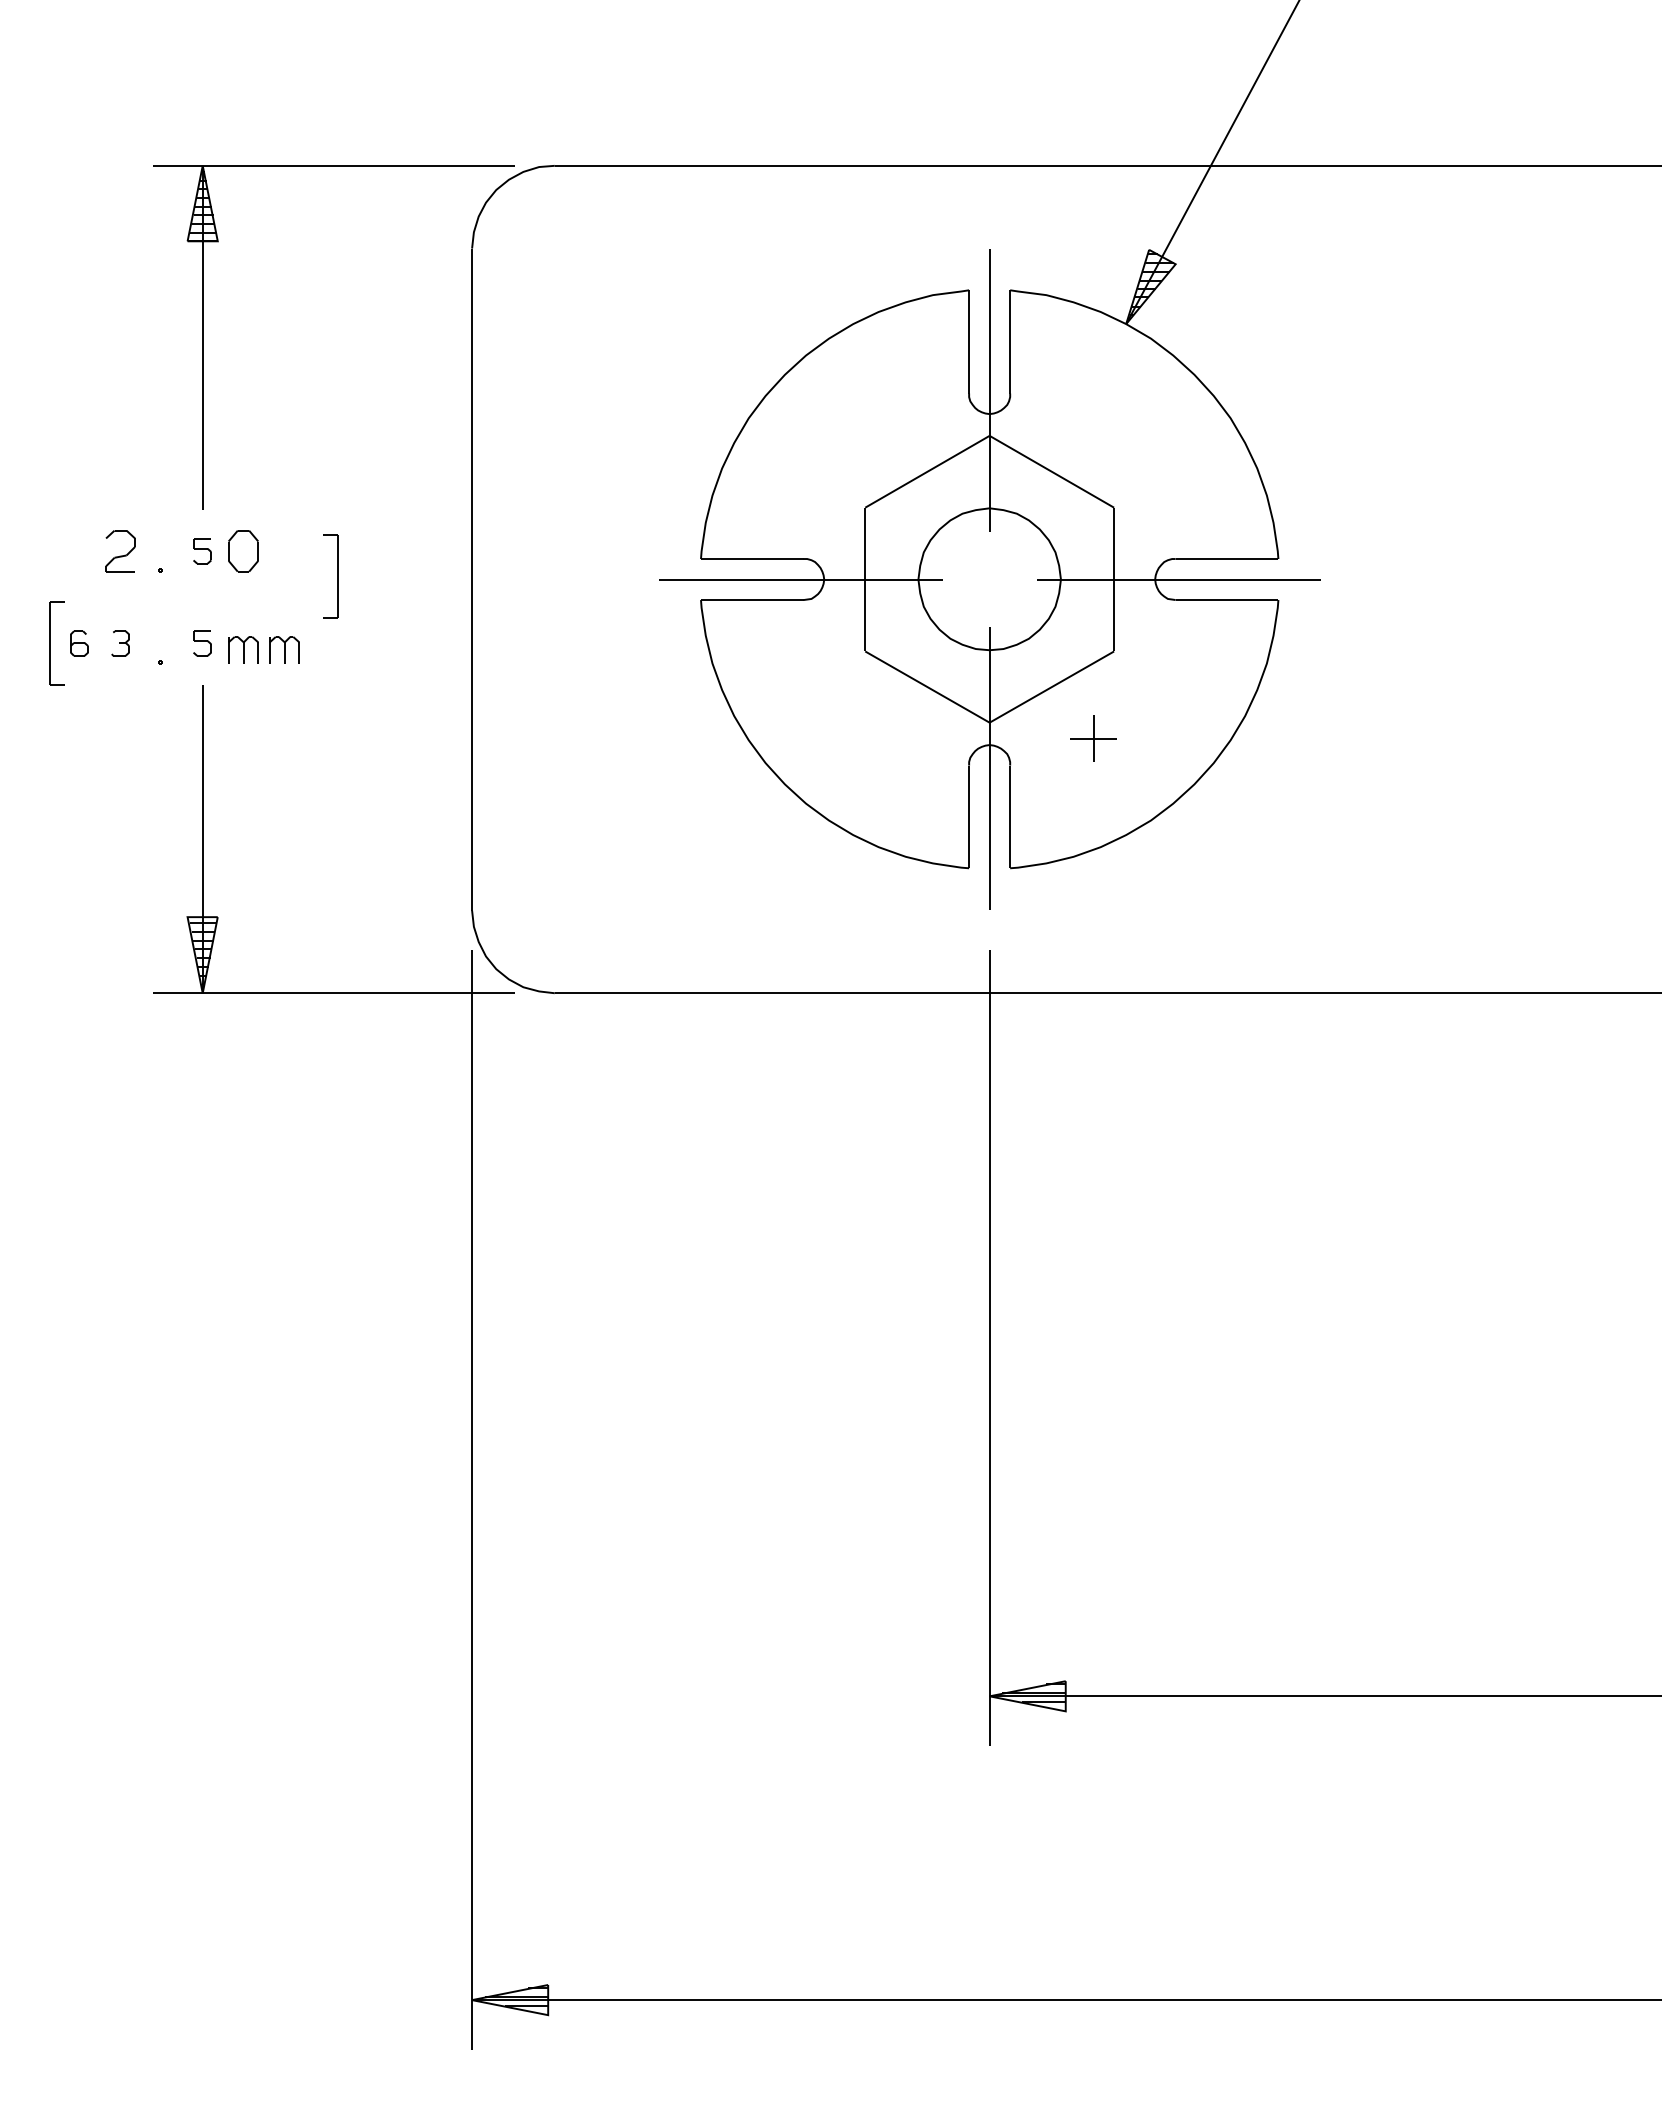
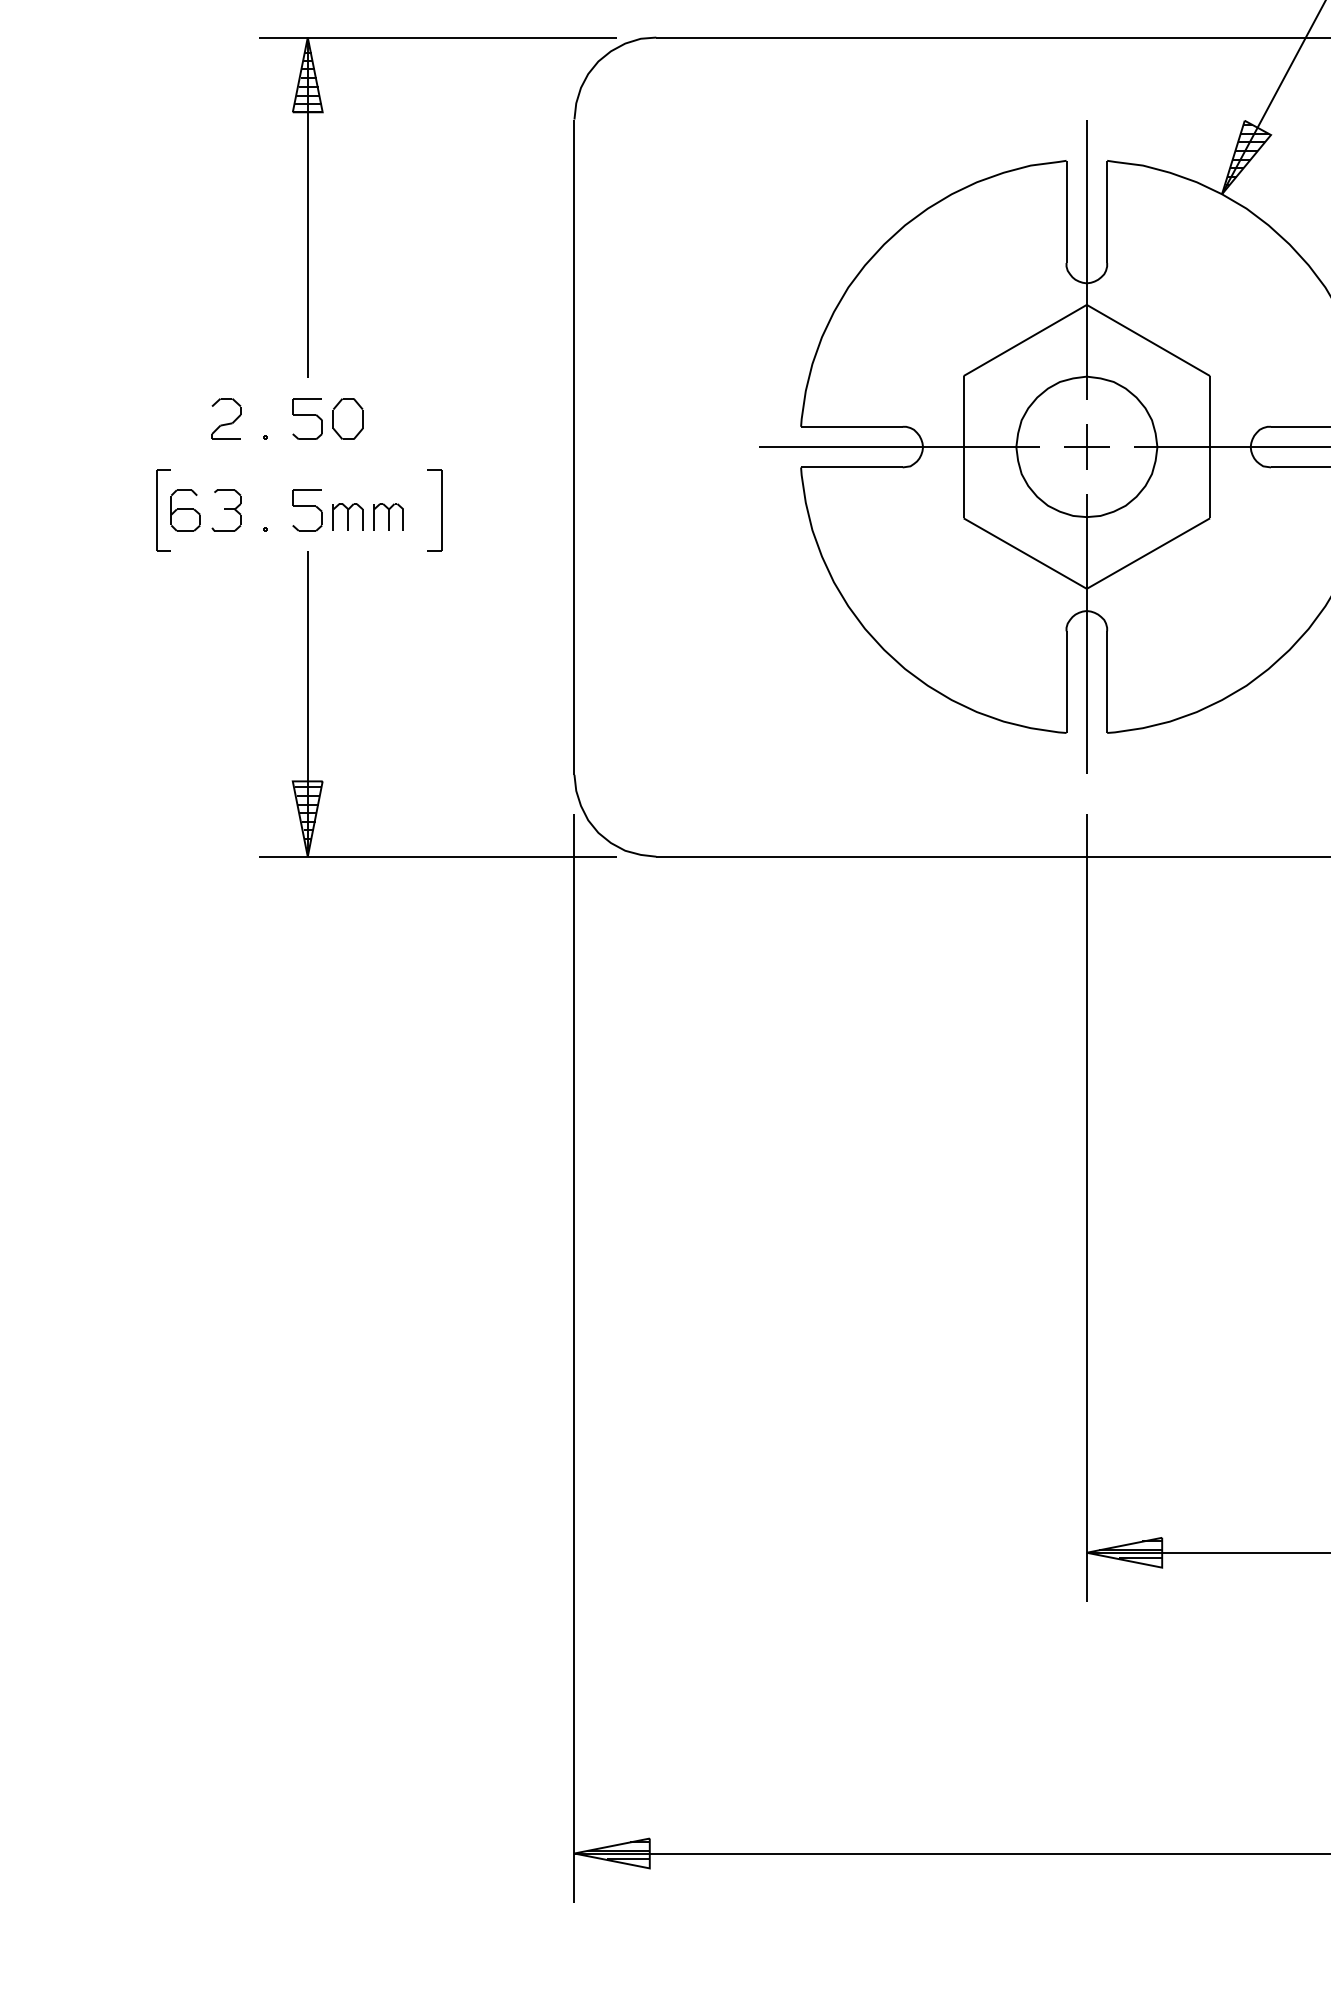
part: (202, 551) -> (307, 419), size x1.67
part: (337, 576) -> (441, 510), moved
part: (79, 643) -> (185, 510), size x1.67
part: (120, 643) -> (226, 510), size x1.67
part: (202, 643) -> (307, 510), size x1.67
part: (1093, 738) -> (1086, 447), moved

